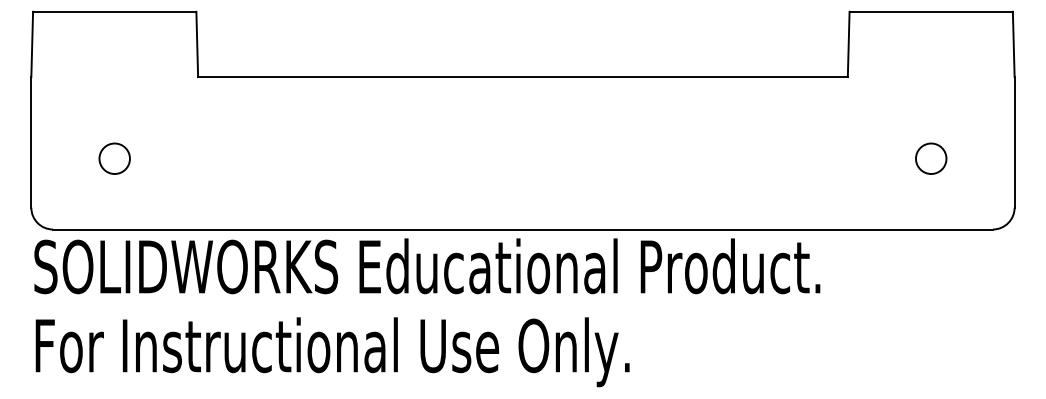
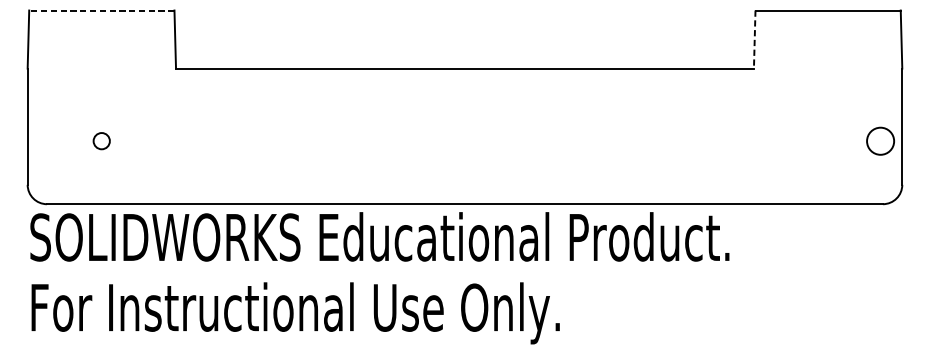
line: (114, 11) -> (101, 10), solid -> dashed
line: (848, 44) -> (754, 39), solid -> dashed
circle: (114, 158) -> (101, 141), size x0.6
circle: (931, 158) -> (880, 141), moved

